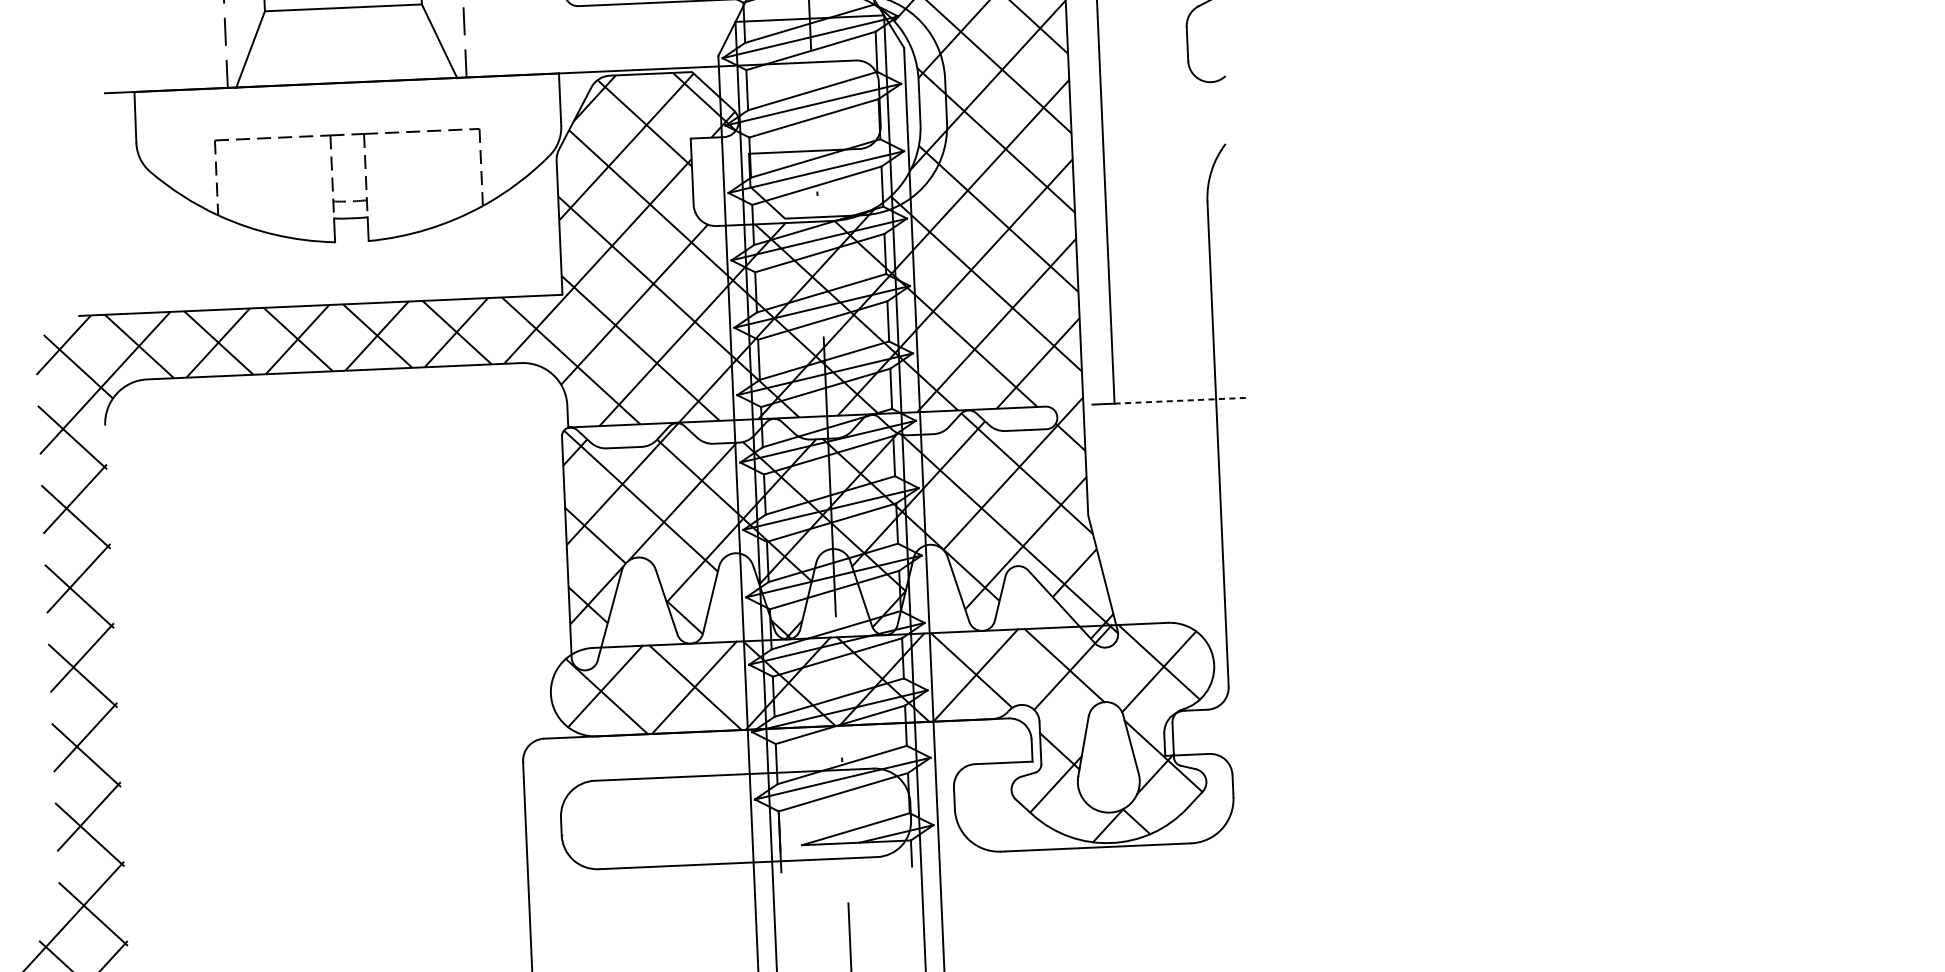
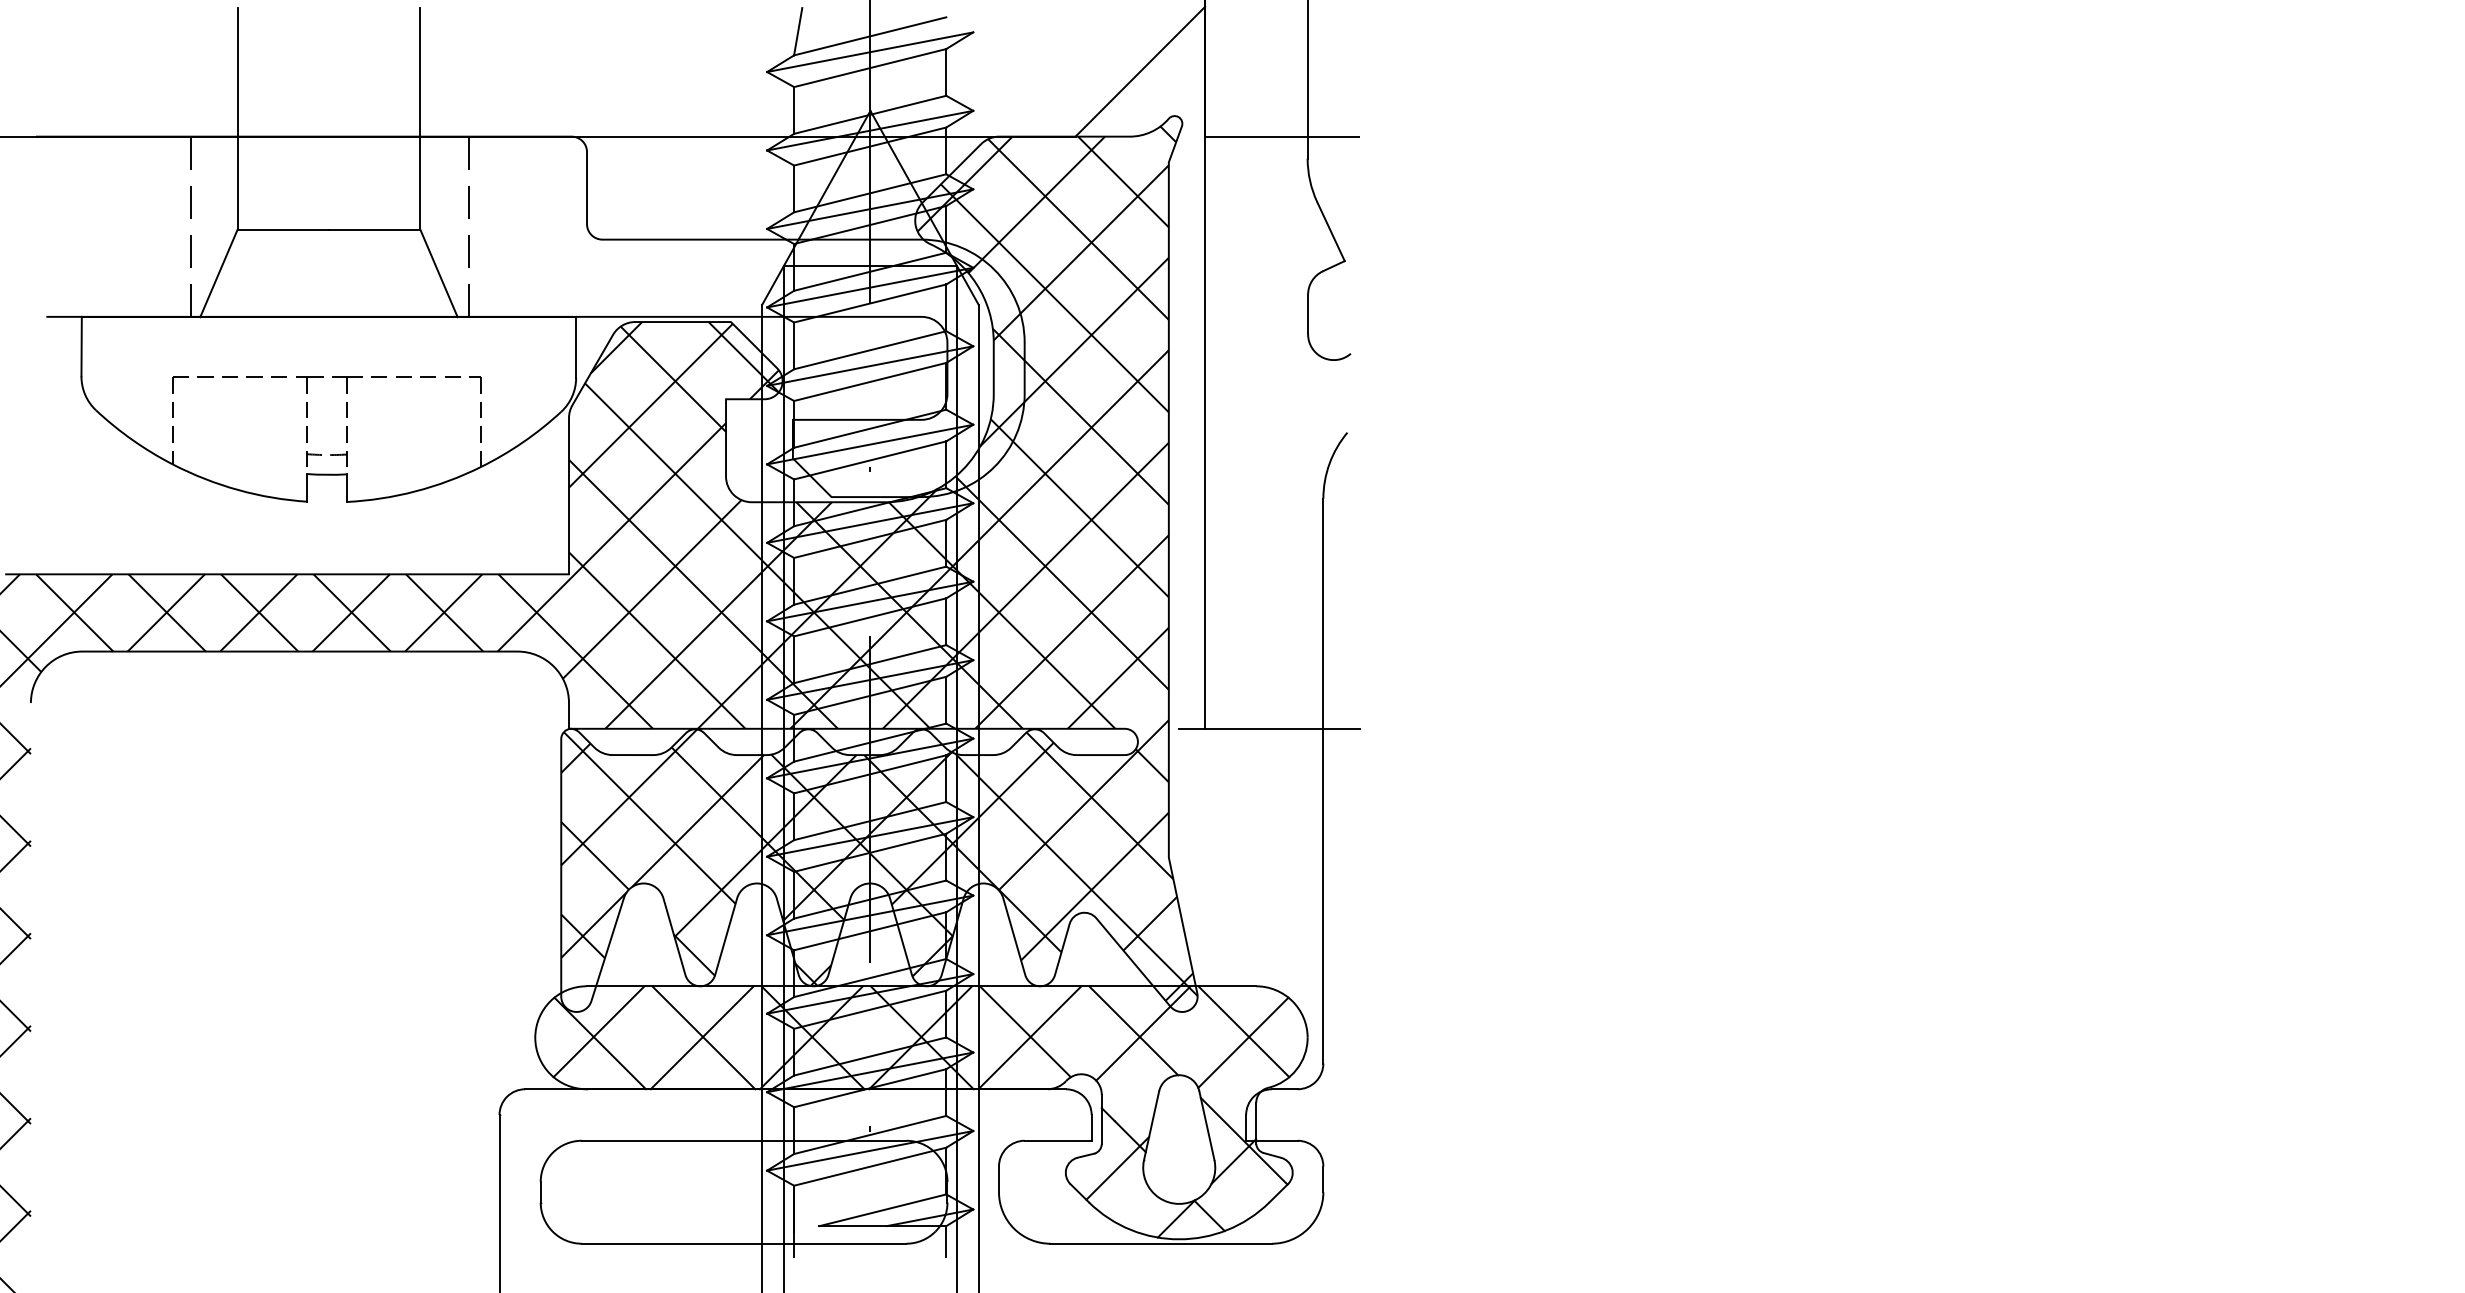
line: (1181, 400) -> (1282, 728), dashed -> solid

